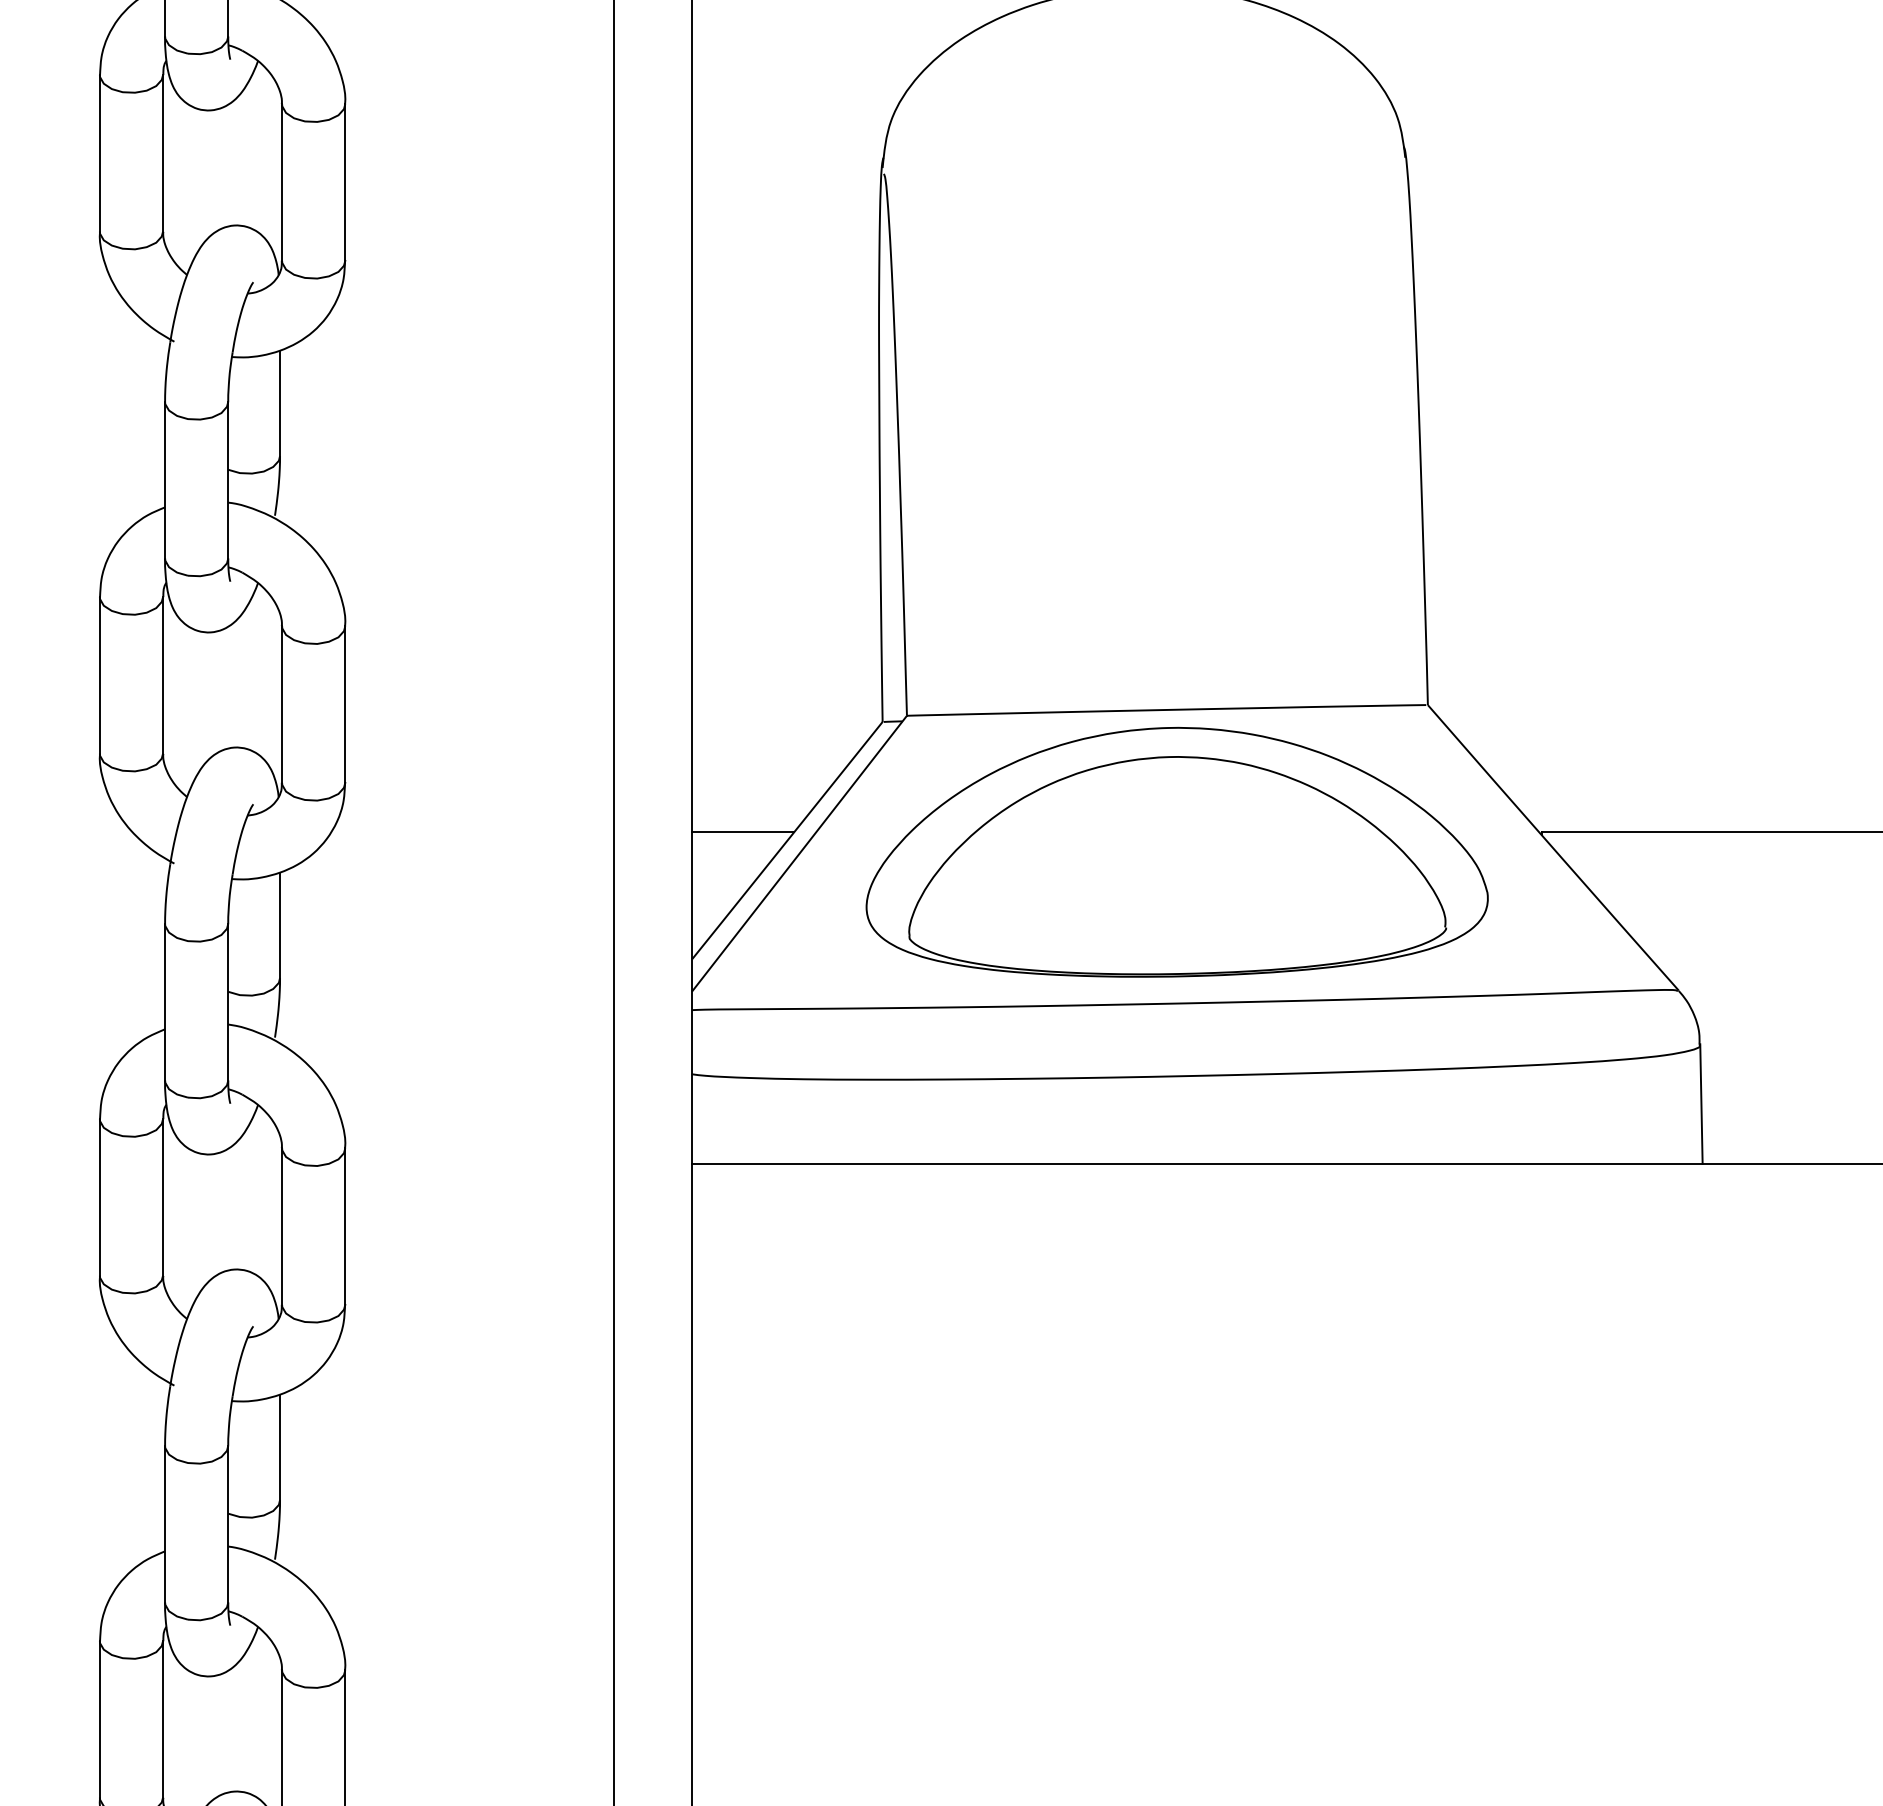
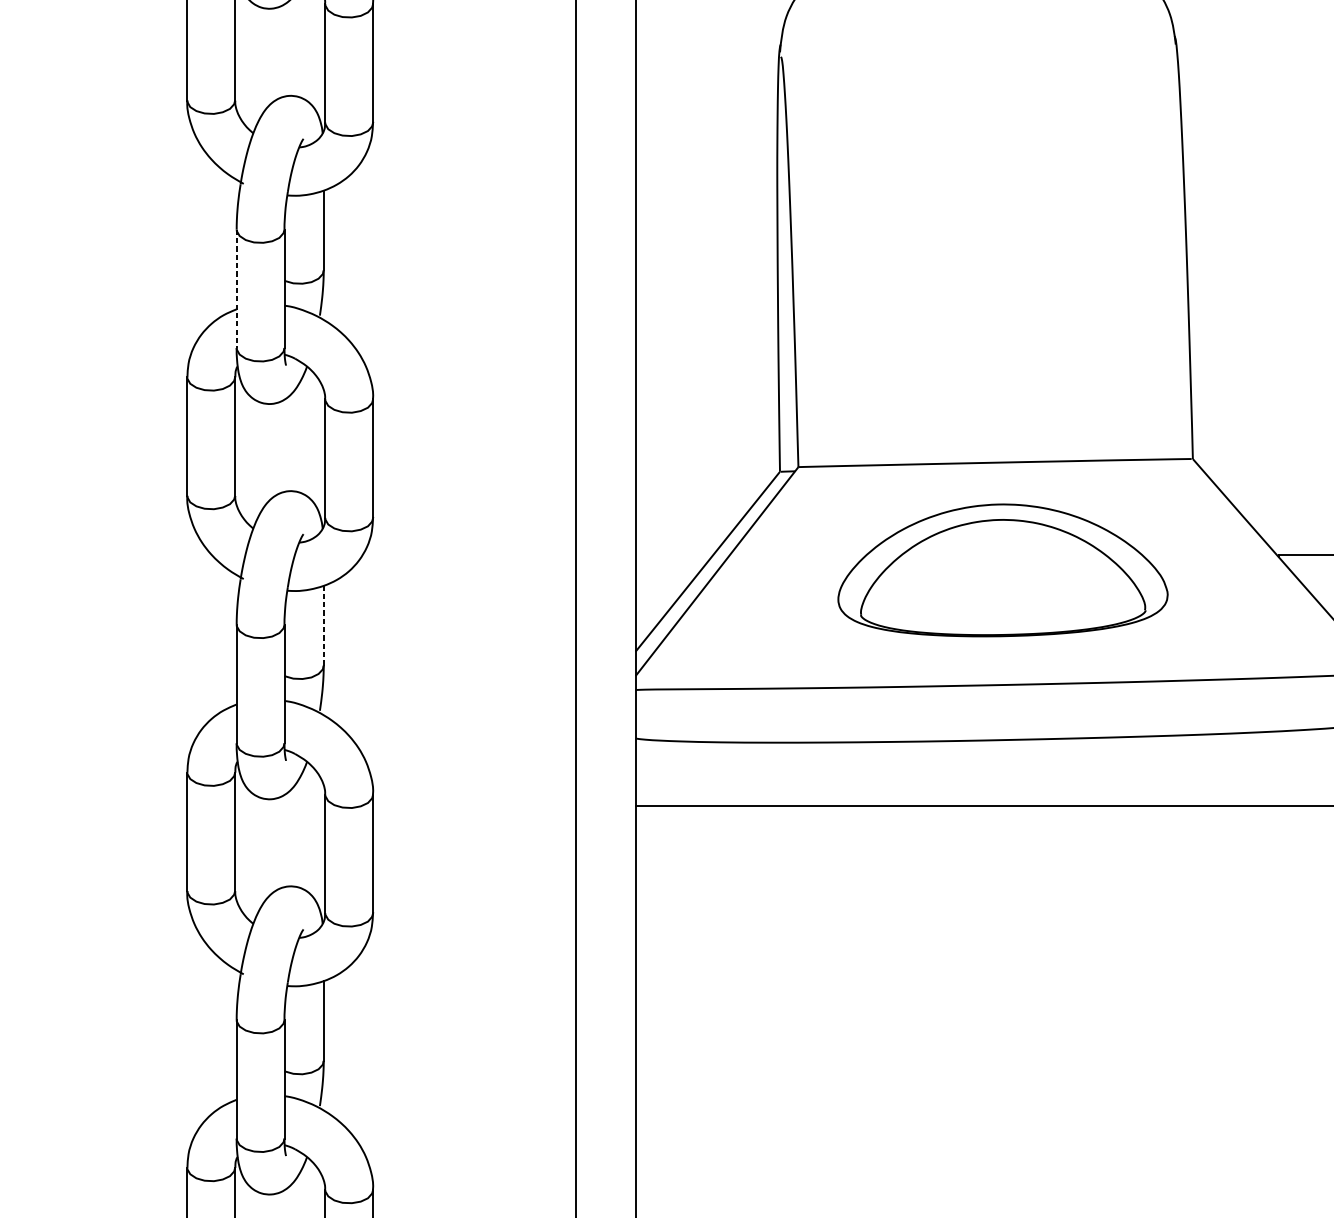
line: (165, 480) -> (237, 288), solid -> dashed
line: (743, 832) -> (674, 555), removed
part: (1176, 851) -> (1002, 569), size x0.7
line: (280, 925) -> (324, 625), solid -> dashed

